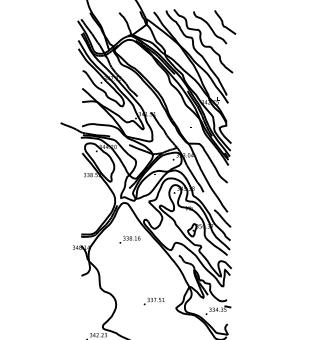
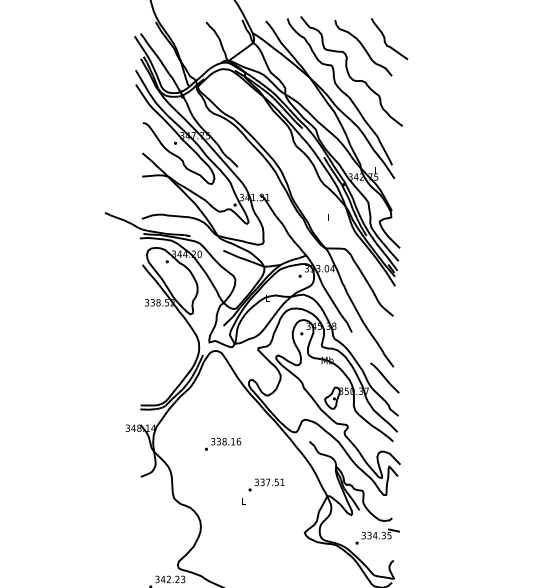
text: (129, 239) -> (222, 443), moved
text: (153, 301) -> (265, 484), moved

